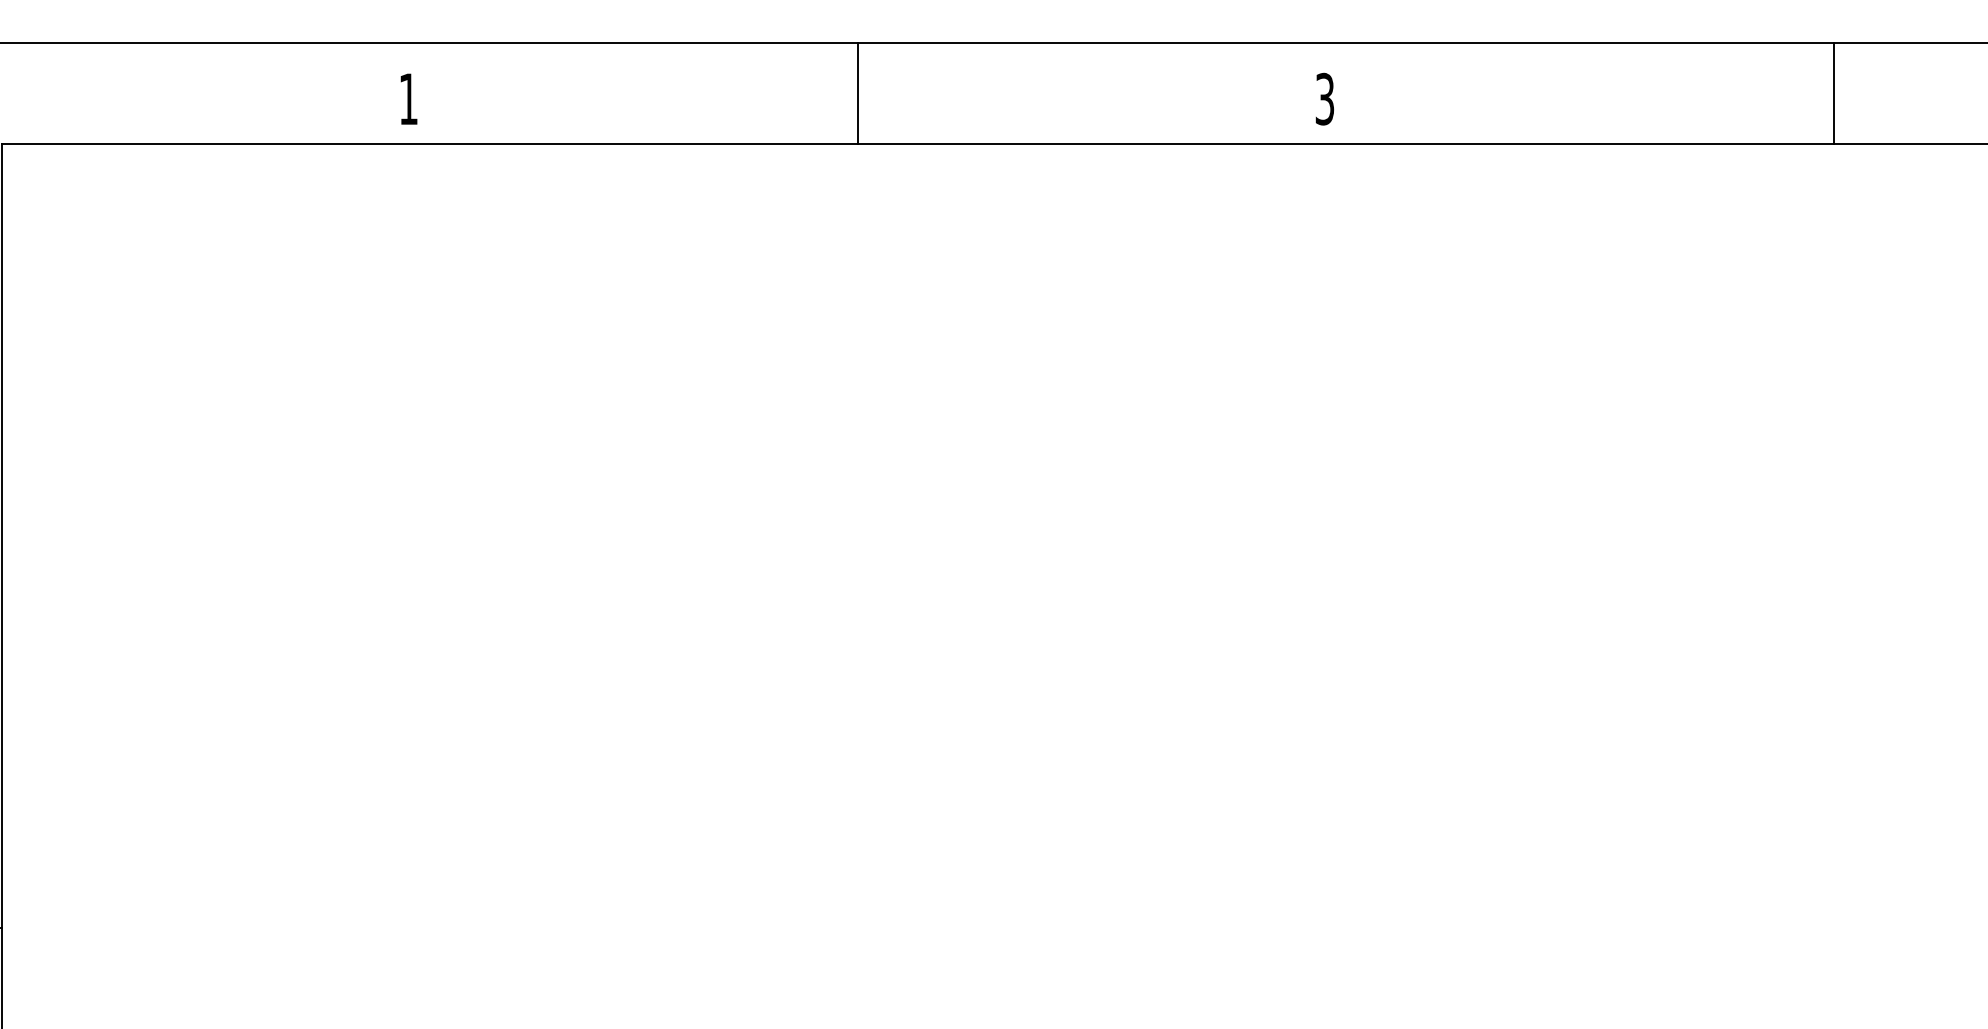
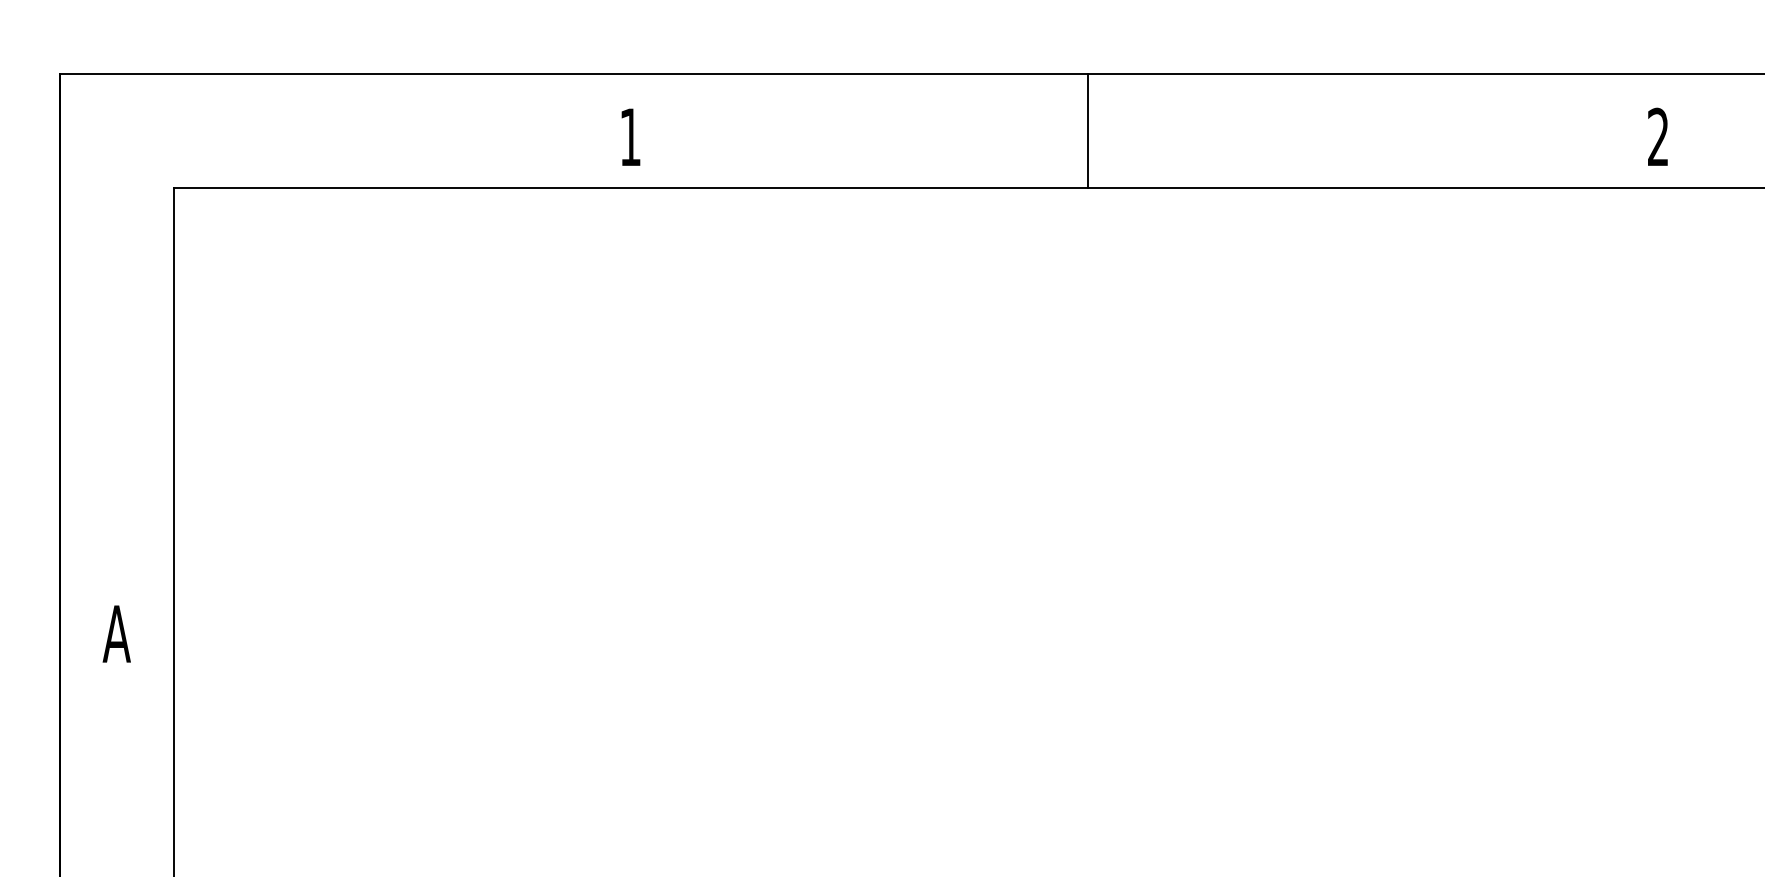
line: (858, 93) -> (1087, 130), moved
text: (1324, 99) -> (1657, 137), 3 -> 2

